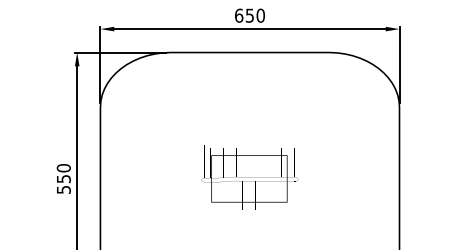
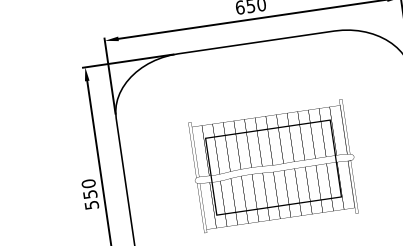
part: (249, 178) -> (273, 167), size x1.67

